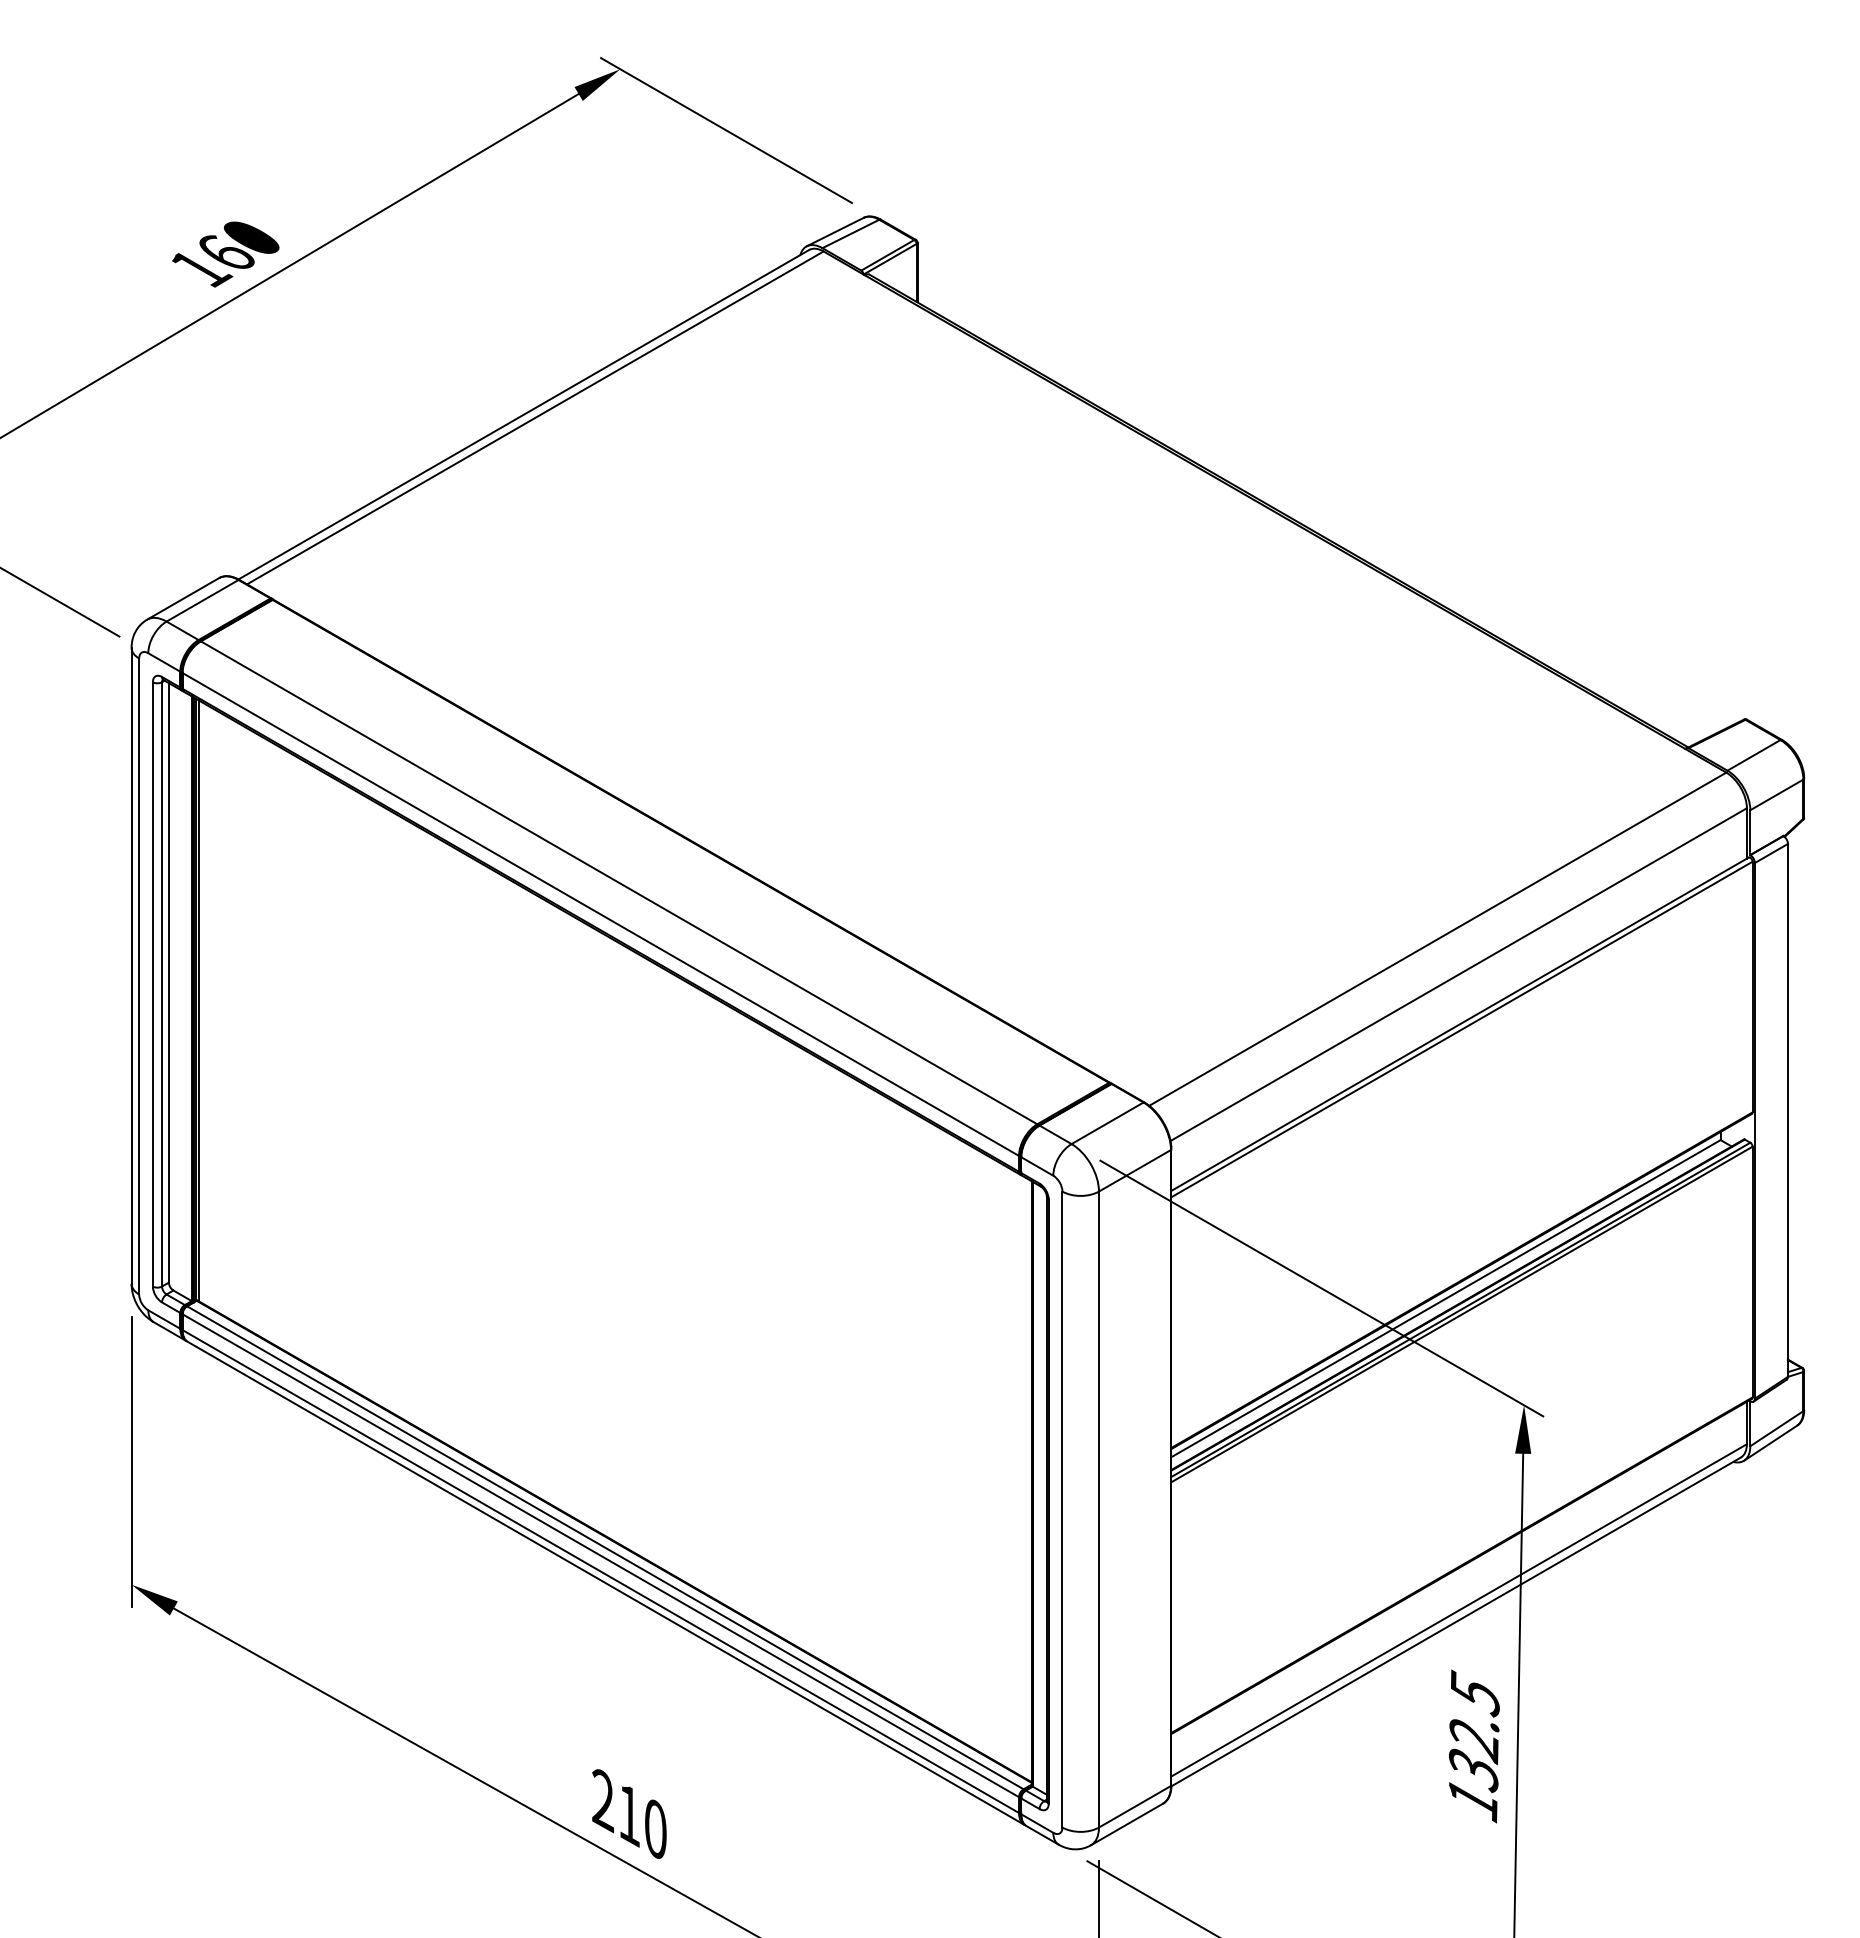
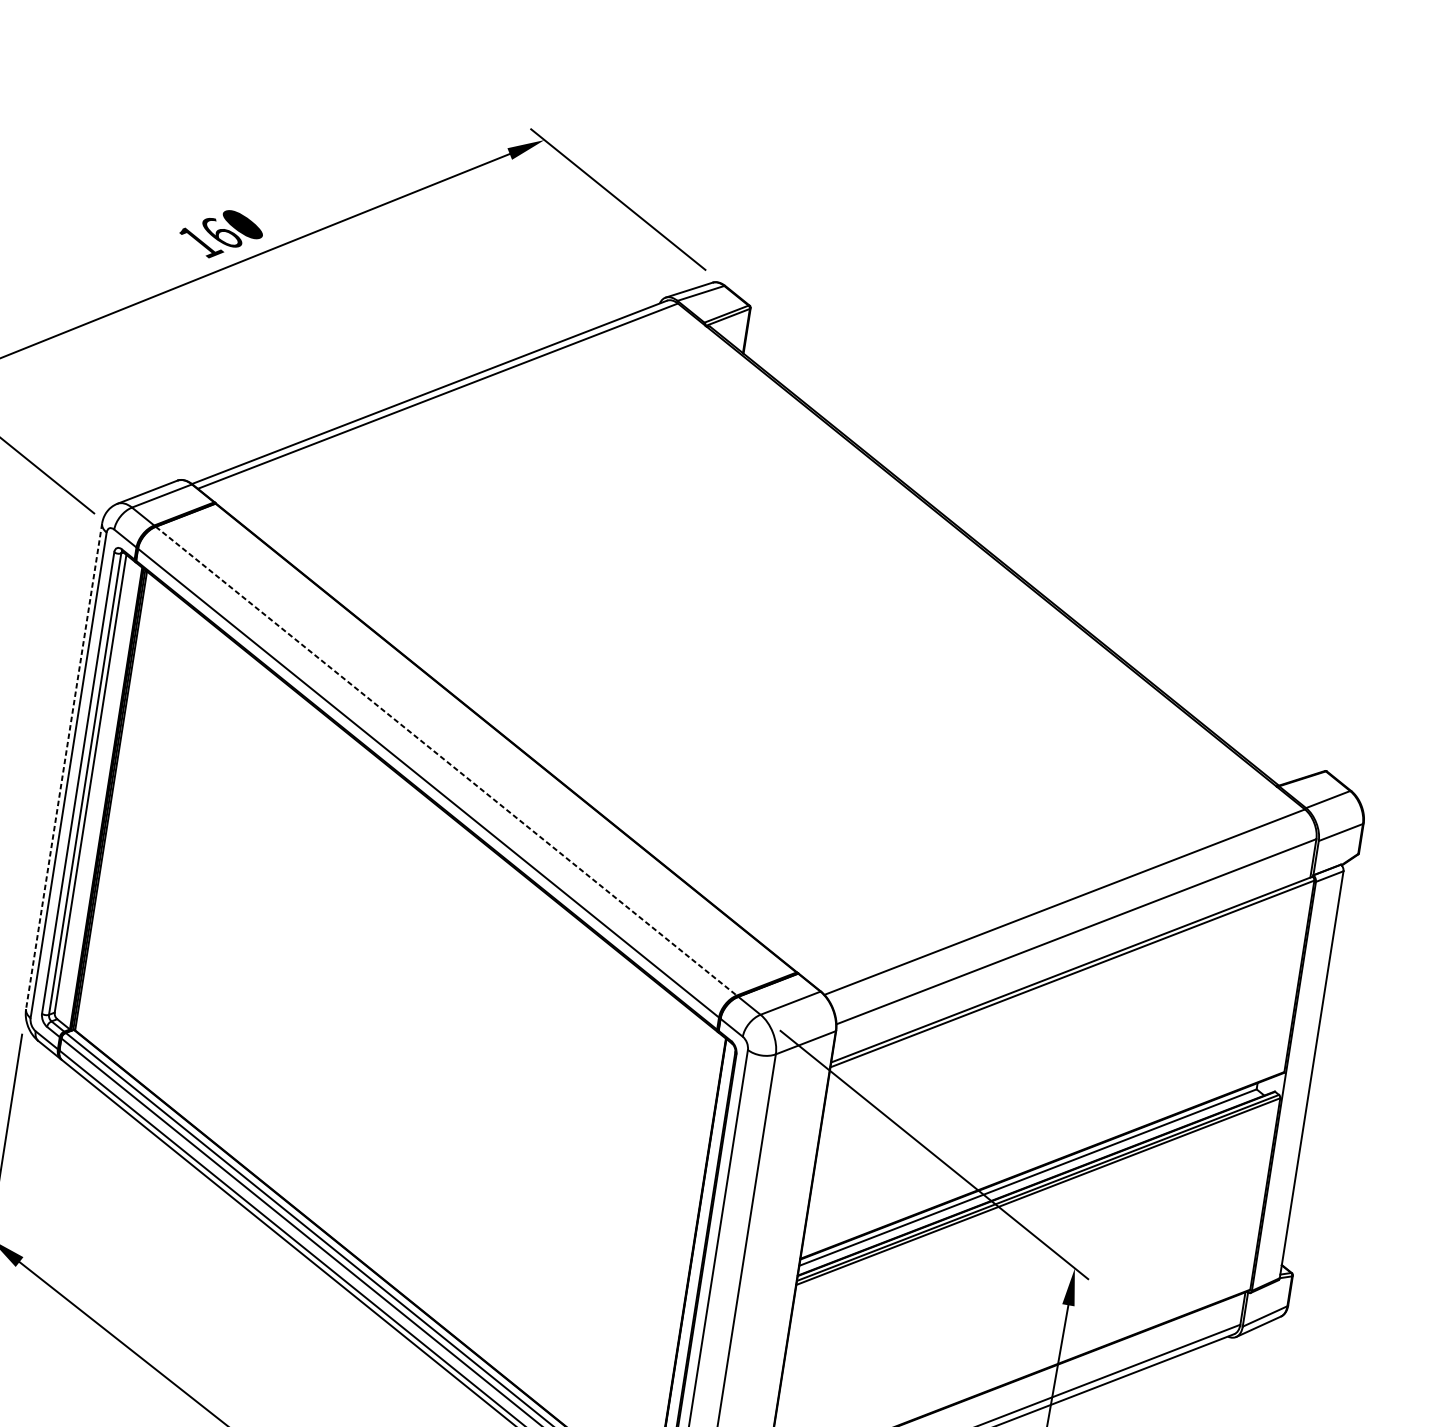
line: (619, 882) -> (446, 760), solid -> dashed
line: (131, 965) -> (64, 766), solid -> dashed

